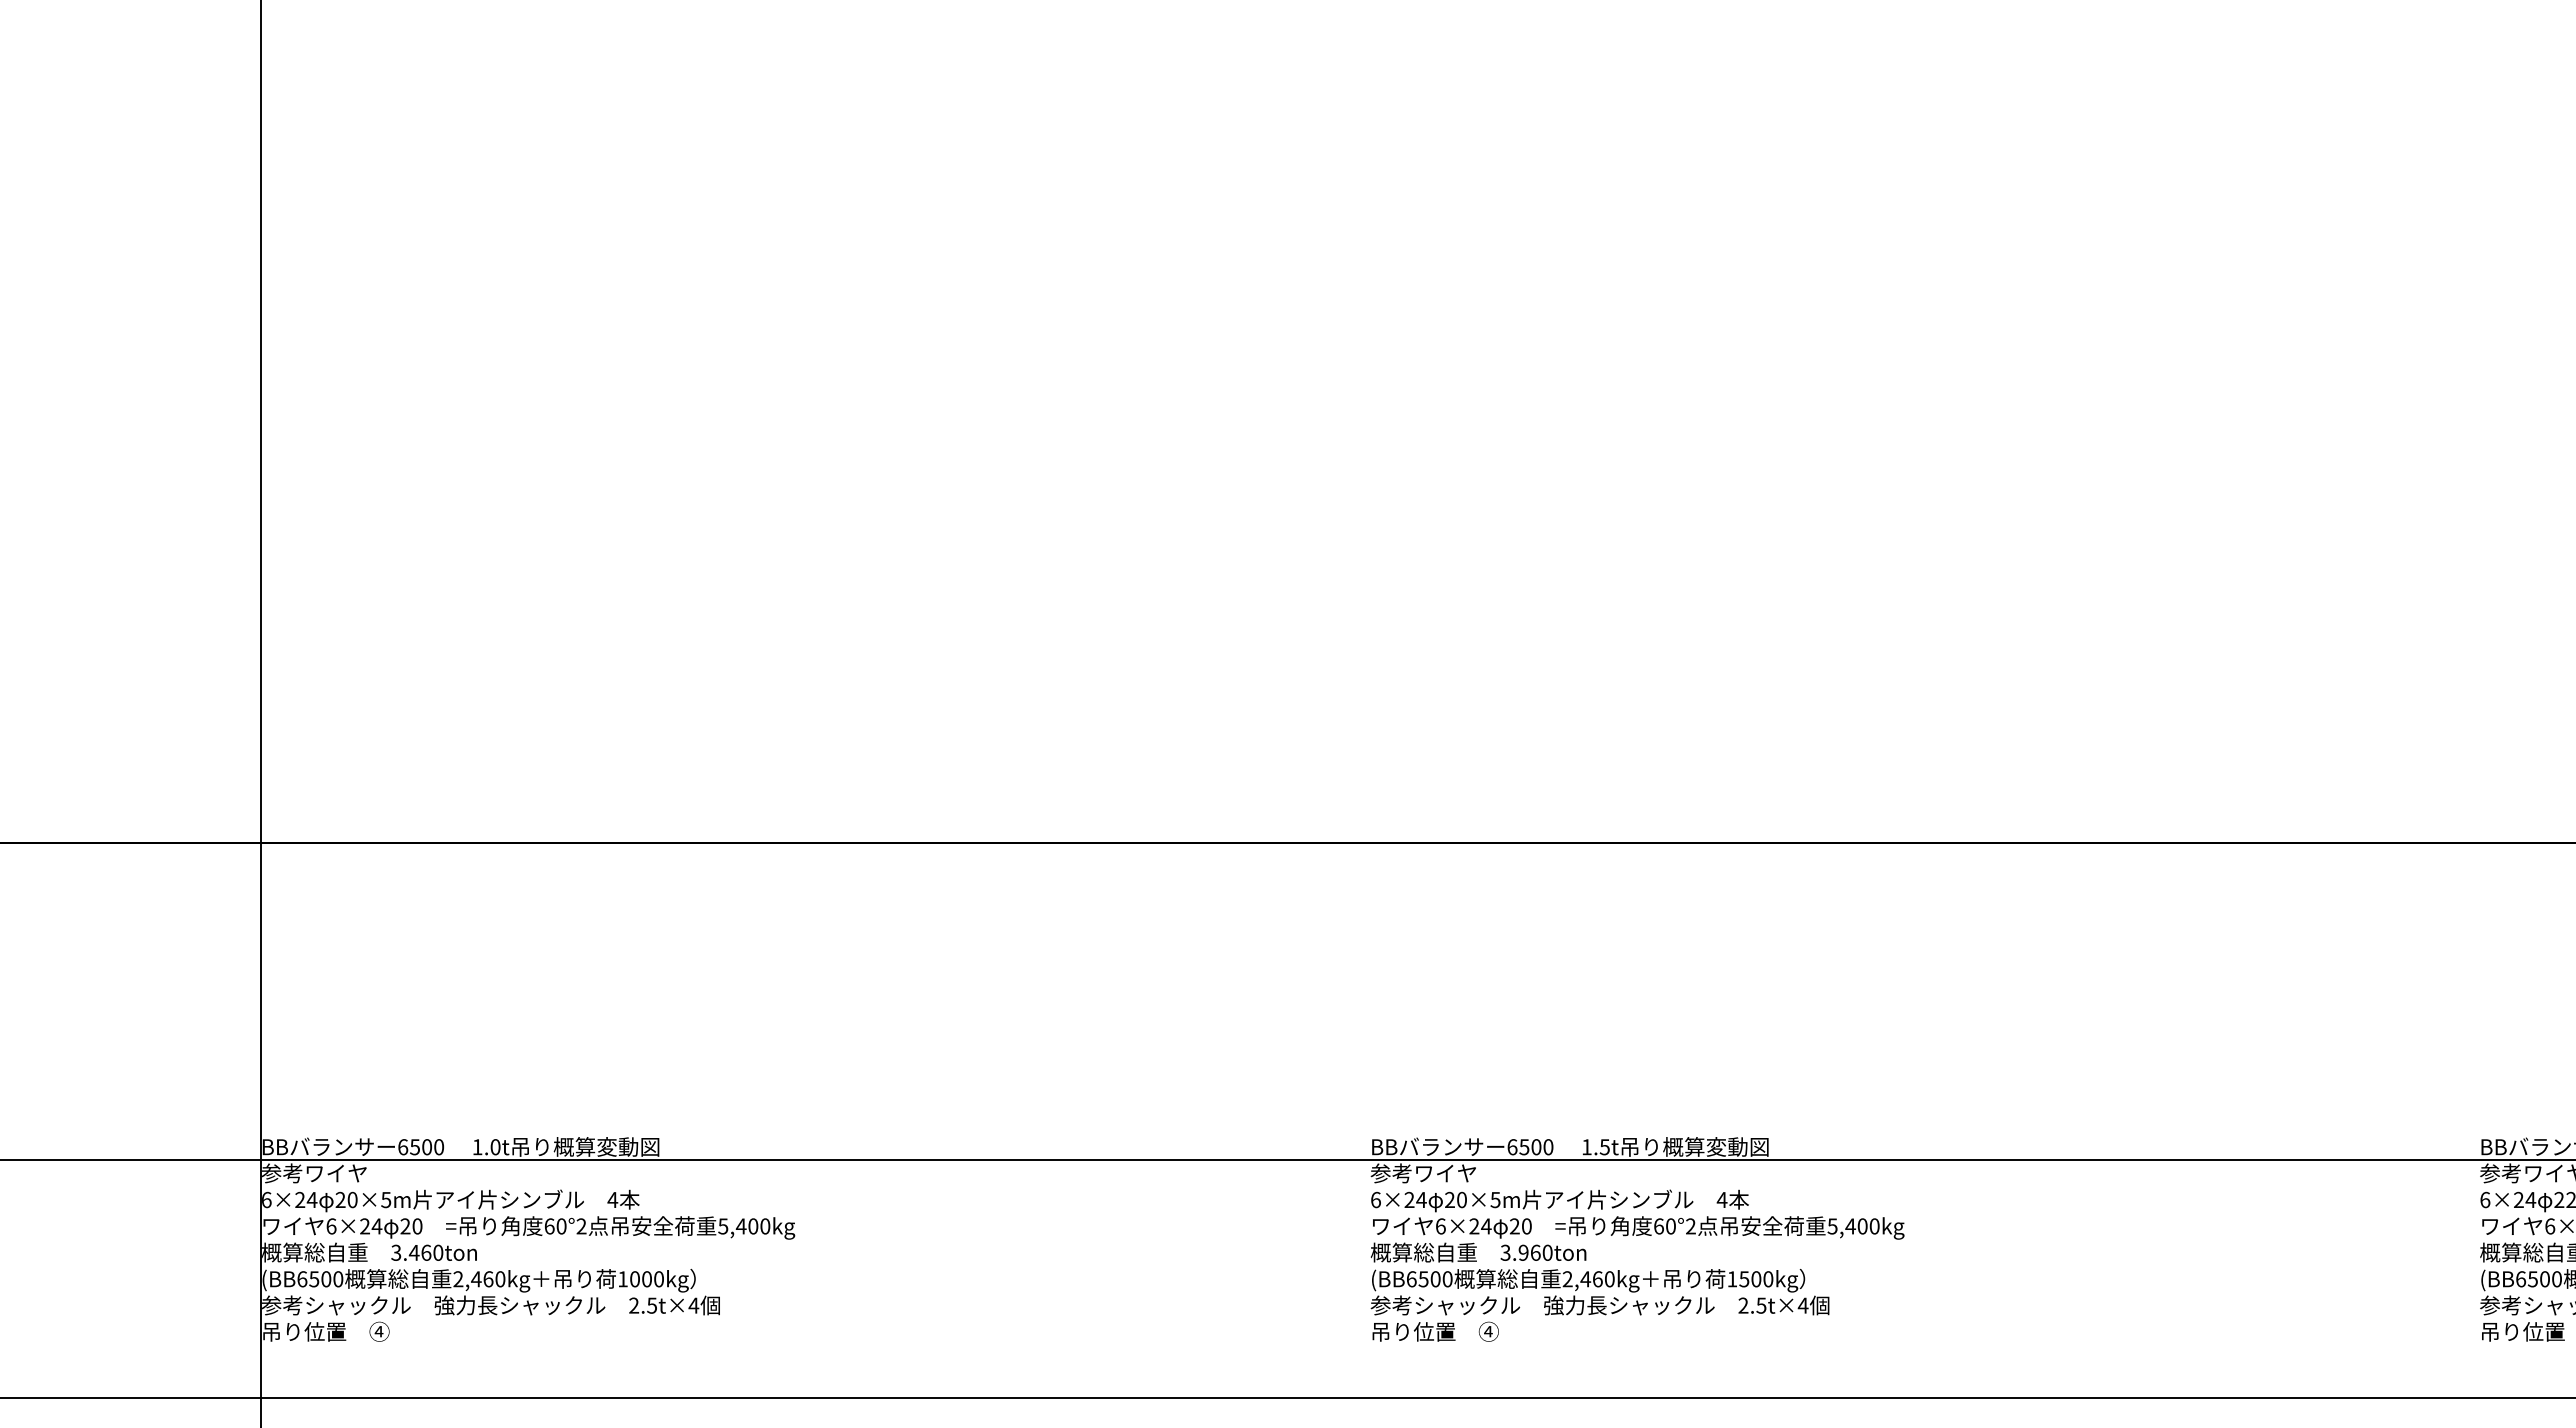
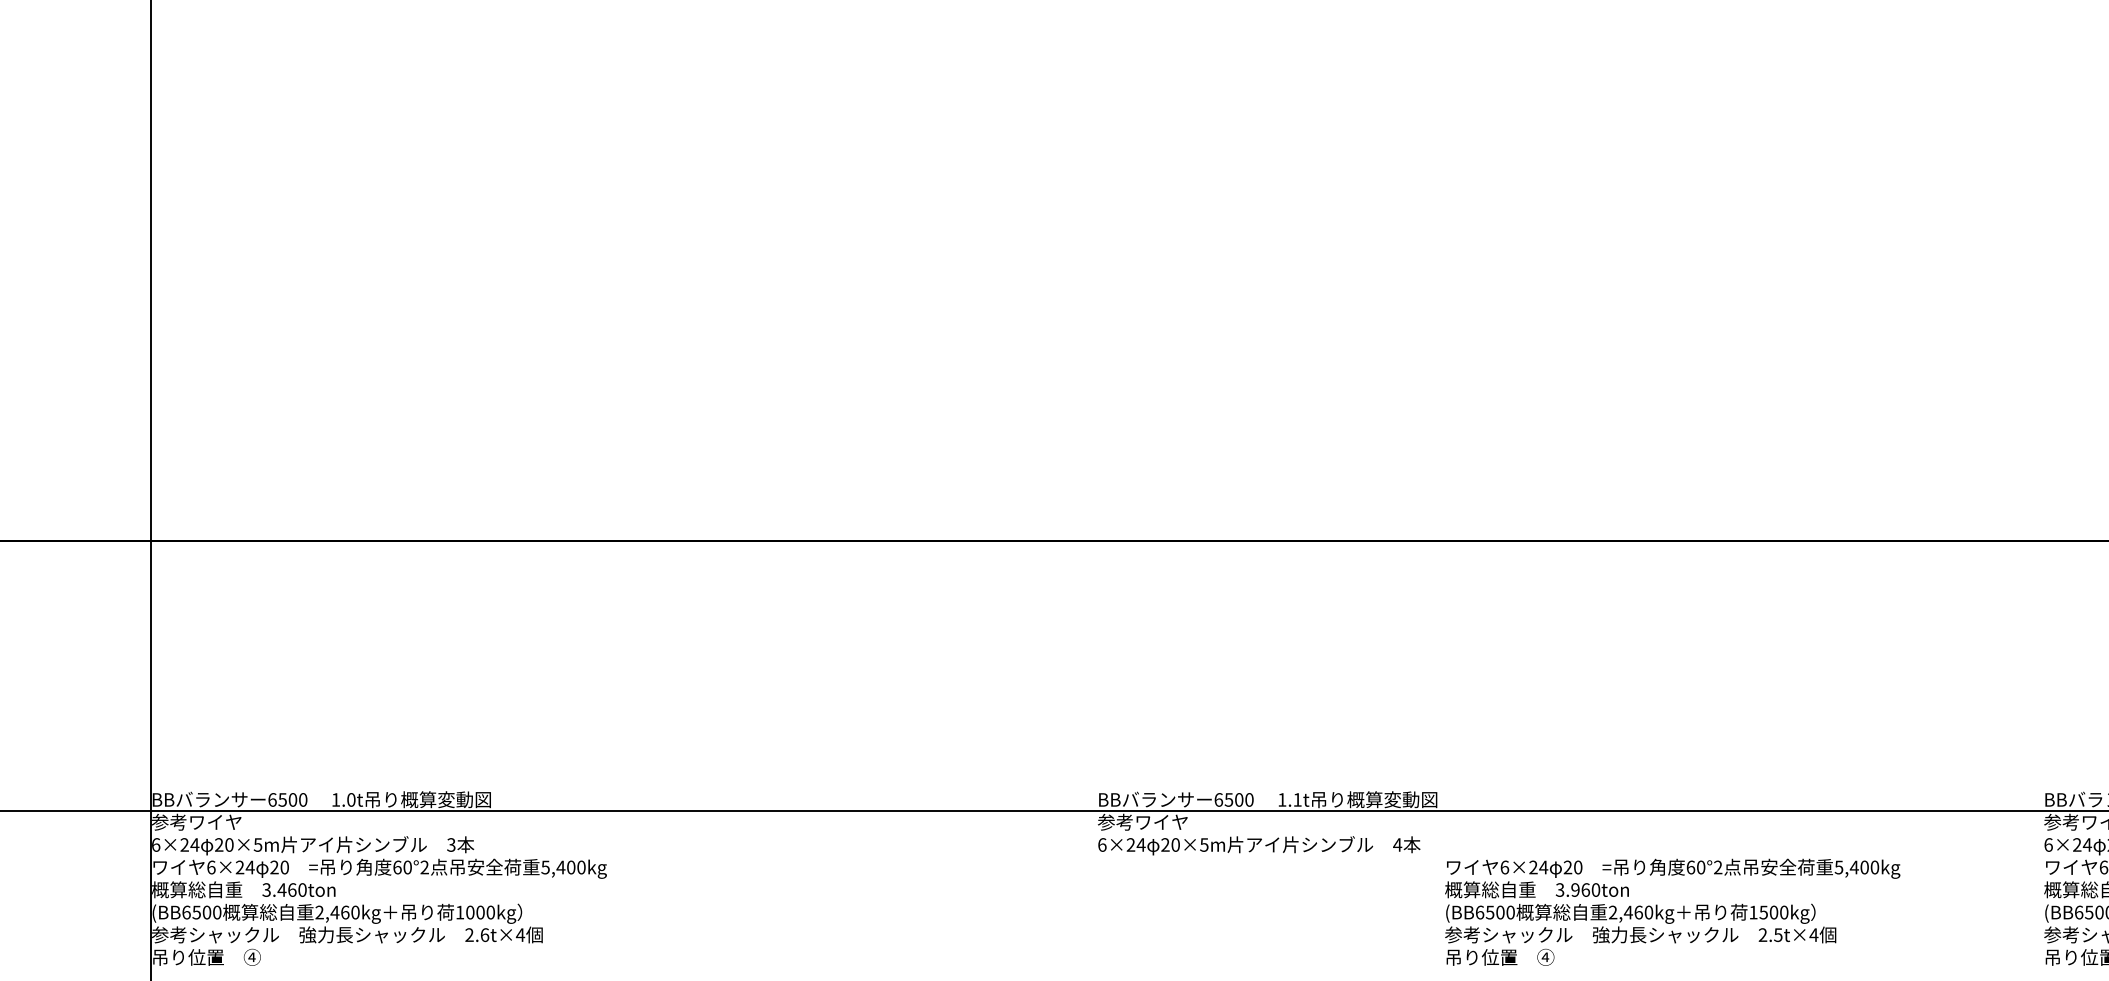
text: (1604, 1147) -> (1297, 800), 1.5t -> 1.1t
text: (612, 1199) -> (451, 844), 4 -> 3
text: (1637, 1278) -> (1672, 911), moved
text: (652, 1305) -> (485, 934), 2.5t×4 -> 2.6t×4

